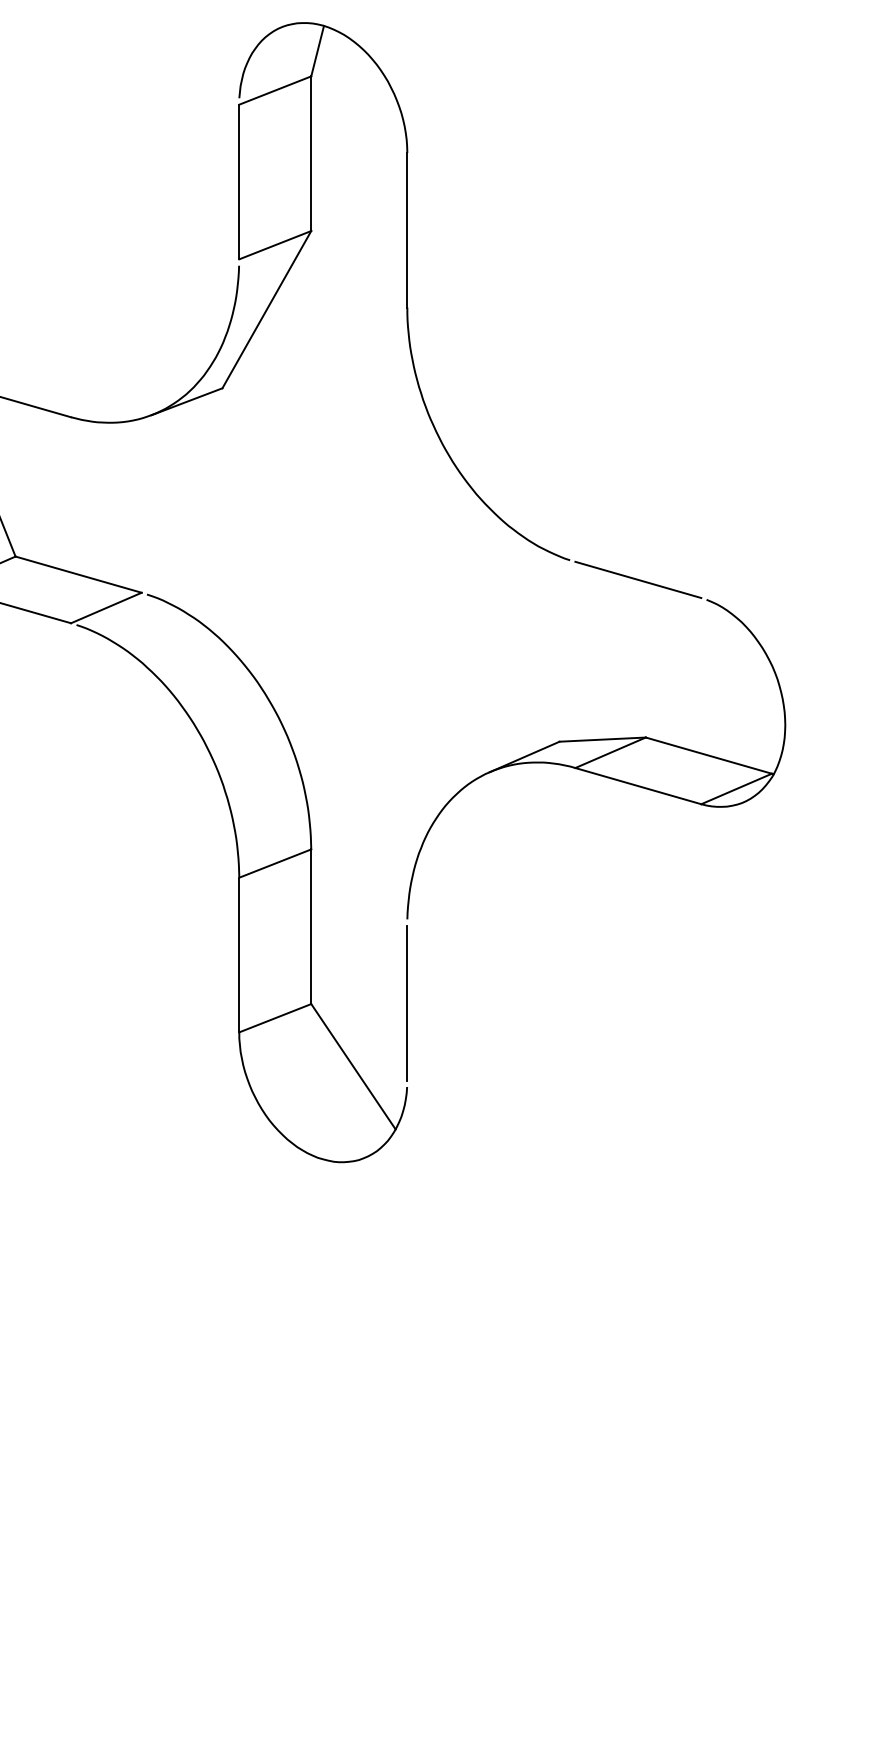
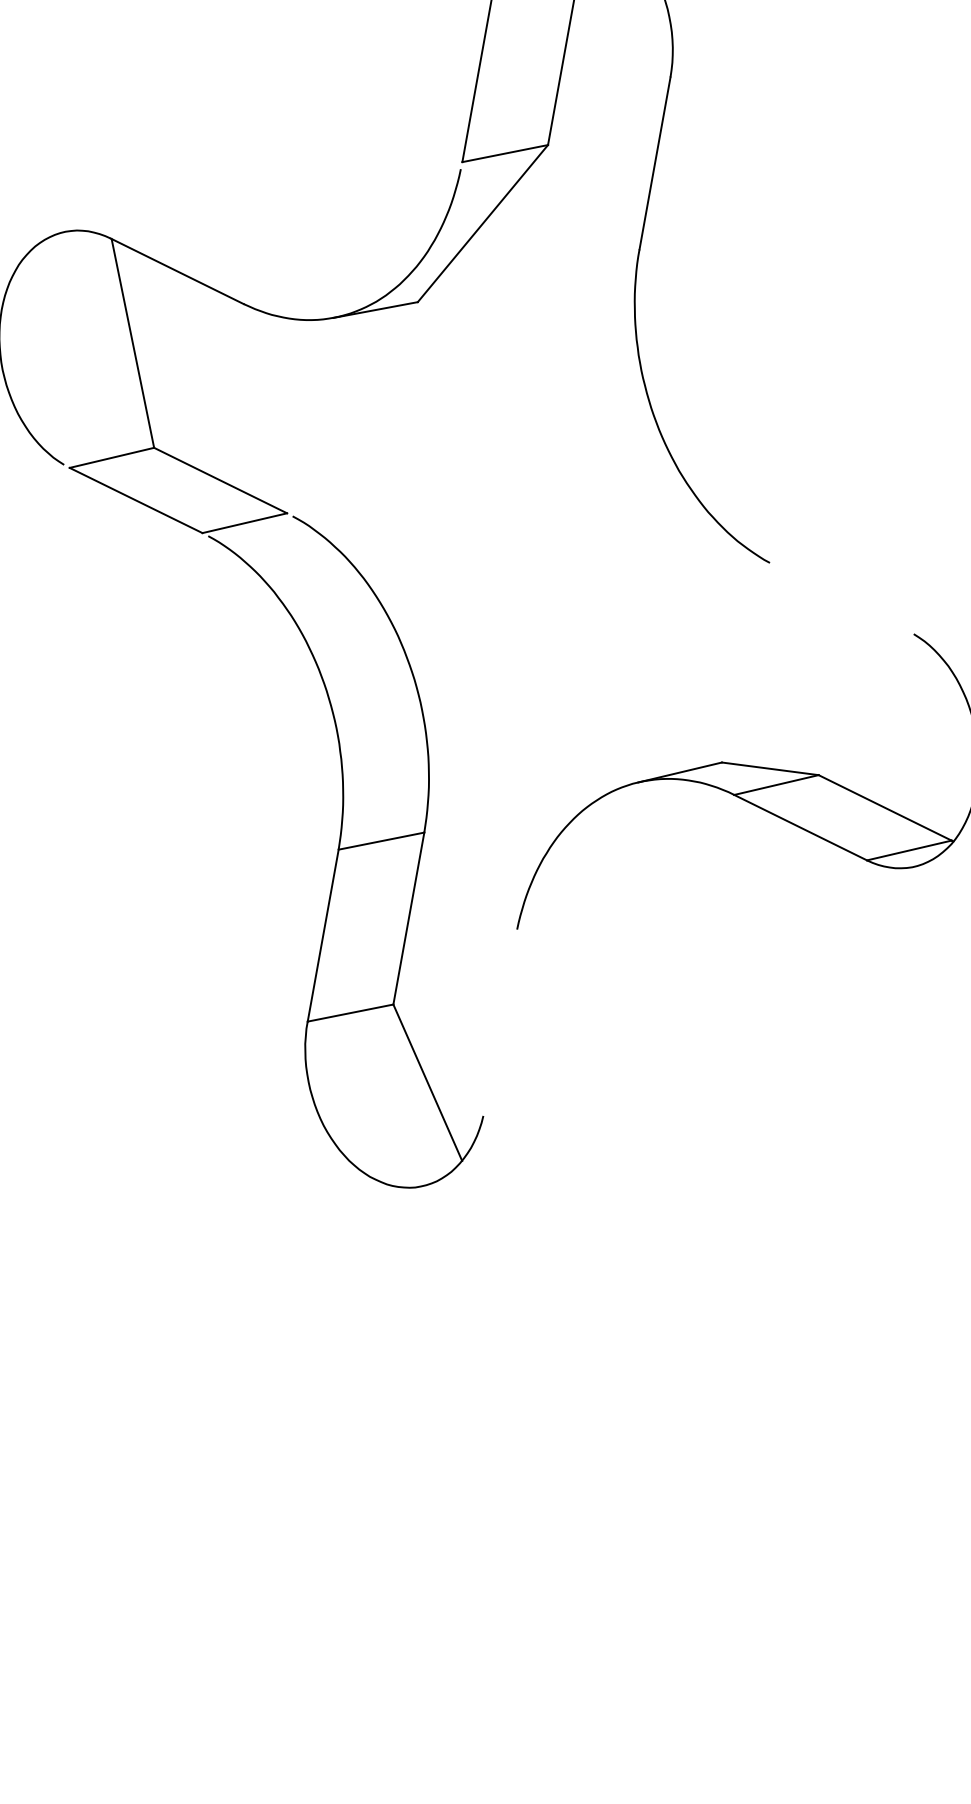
line: (638, 579) -> (842, 597), removed
line: (407, 1002) -> (500, 1022), removed

